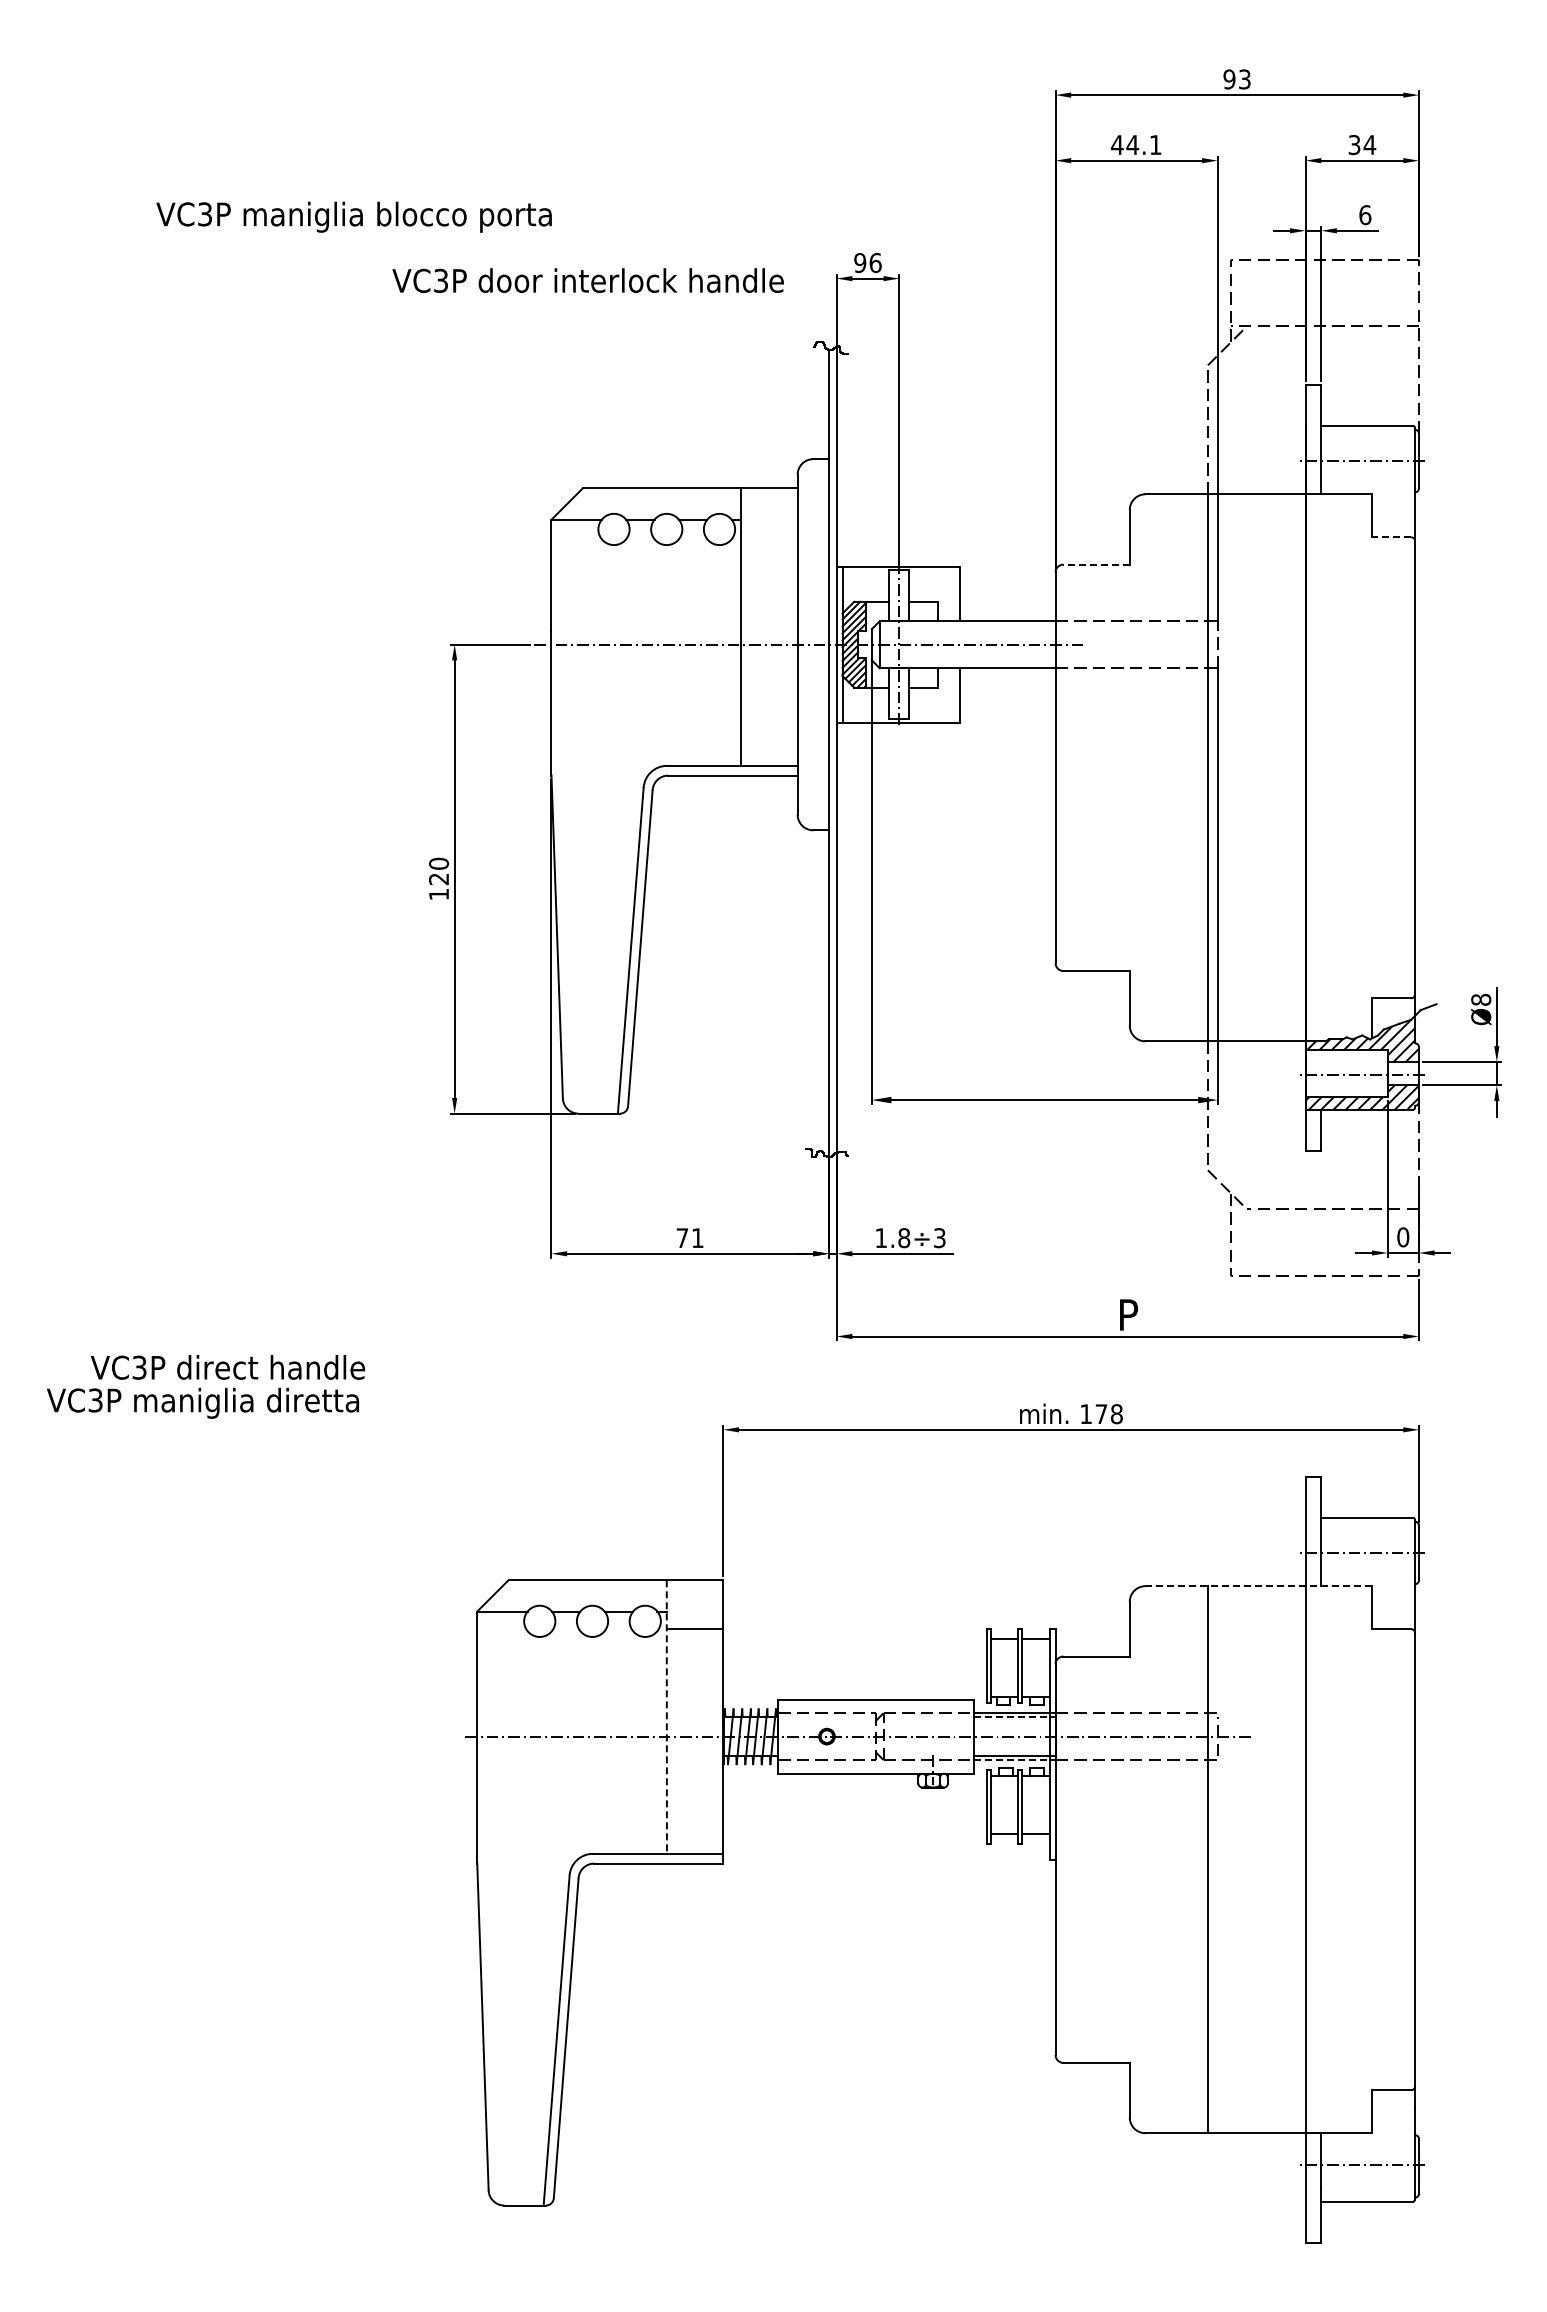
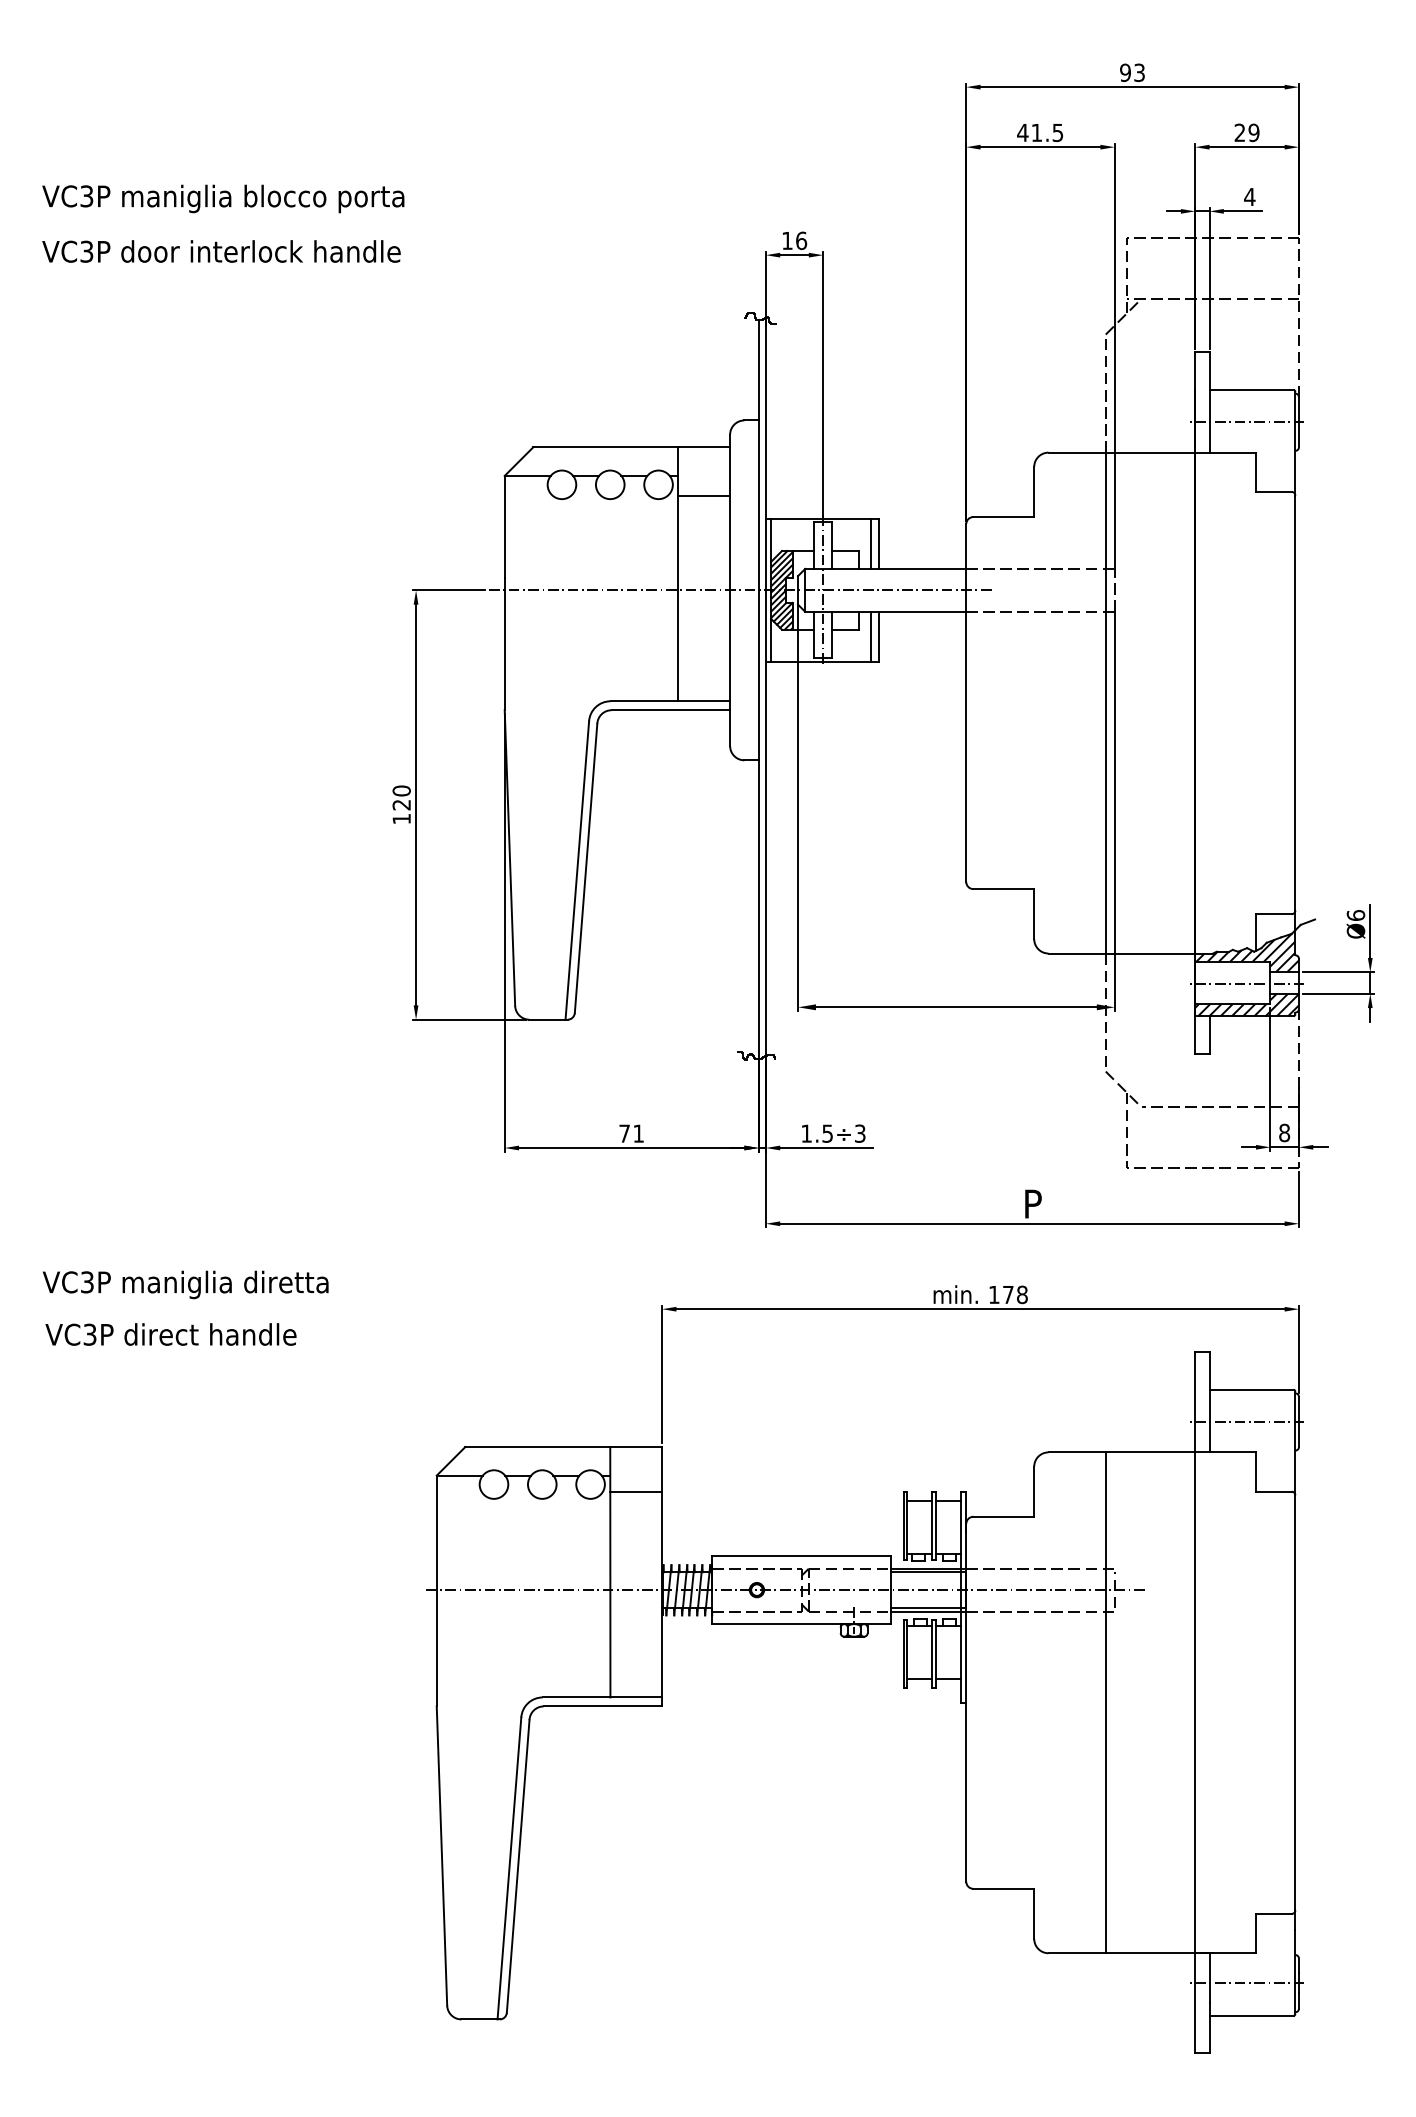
text: (1143, 145) -> (1046, 133), 44.1 -> 41.5
text: (1362, 145) -> (1247, 133), 34 -> 29
text: (1364, 215) -> (1249, 197), 6 -> 4
text: (353, 216) -> (222, 198), moved
text: (860, 263) -> (787, 241), 96 -> 16
text: (587, 280) -> (220, 251), moved
line: (1391, 537) -> (1273, 492), dashed -> solid
line: (769, 541) -> (704, 495), added
line: (1096, 564) -> (1003, 516), dashed -> solid
line: (952, 593) -> (871, 543), added
line: (952, 695) -> (871, 636), added
text: (1481, 999) -> (1356, 915), Ø8 -> Ø6
text: (1403, 1237) -> (1284, 1133), 0 -> 8
text: (904, 1238) -> (827, 1134), 1.8÷3 -> 1.5÷3
text: (228, 1367) -> (171, 1334), moved
line: (1258, 1586) -> (1152, 1452), dashed -> solid
line: (666, 1717) -> (610, 1572), dashed -> solid
line: (1015, 1717) -> (929, 1572), dashed -> solid
line: (1015, 1760) -> (929, 1611), dashed -> solid

